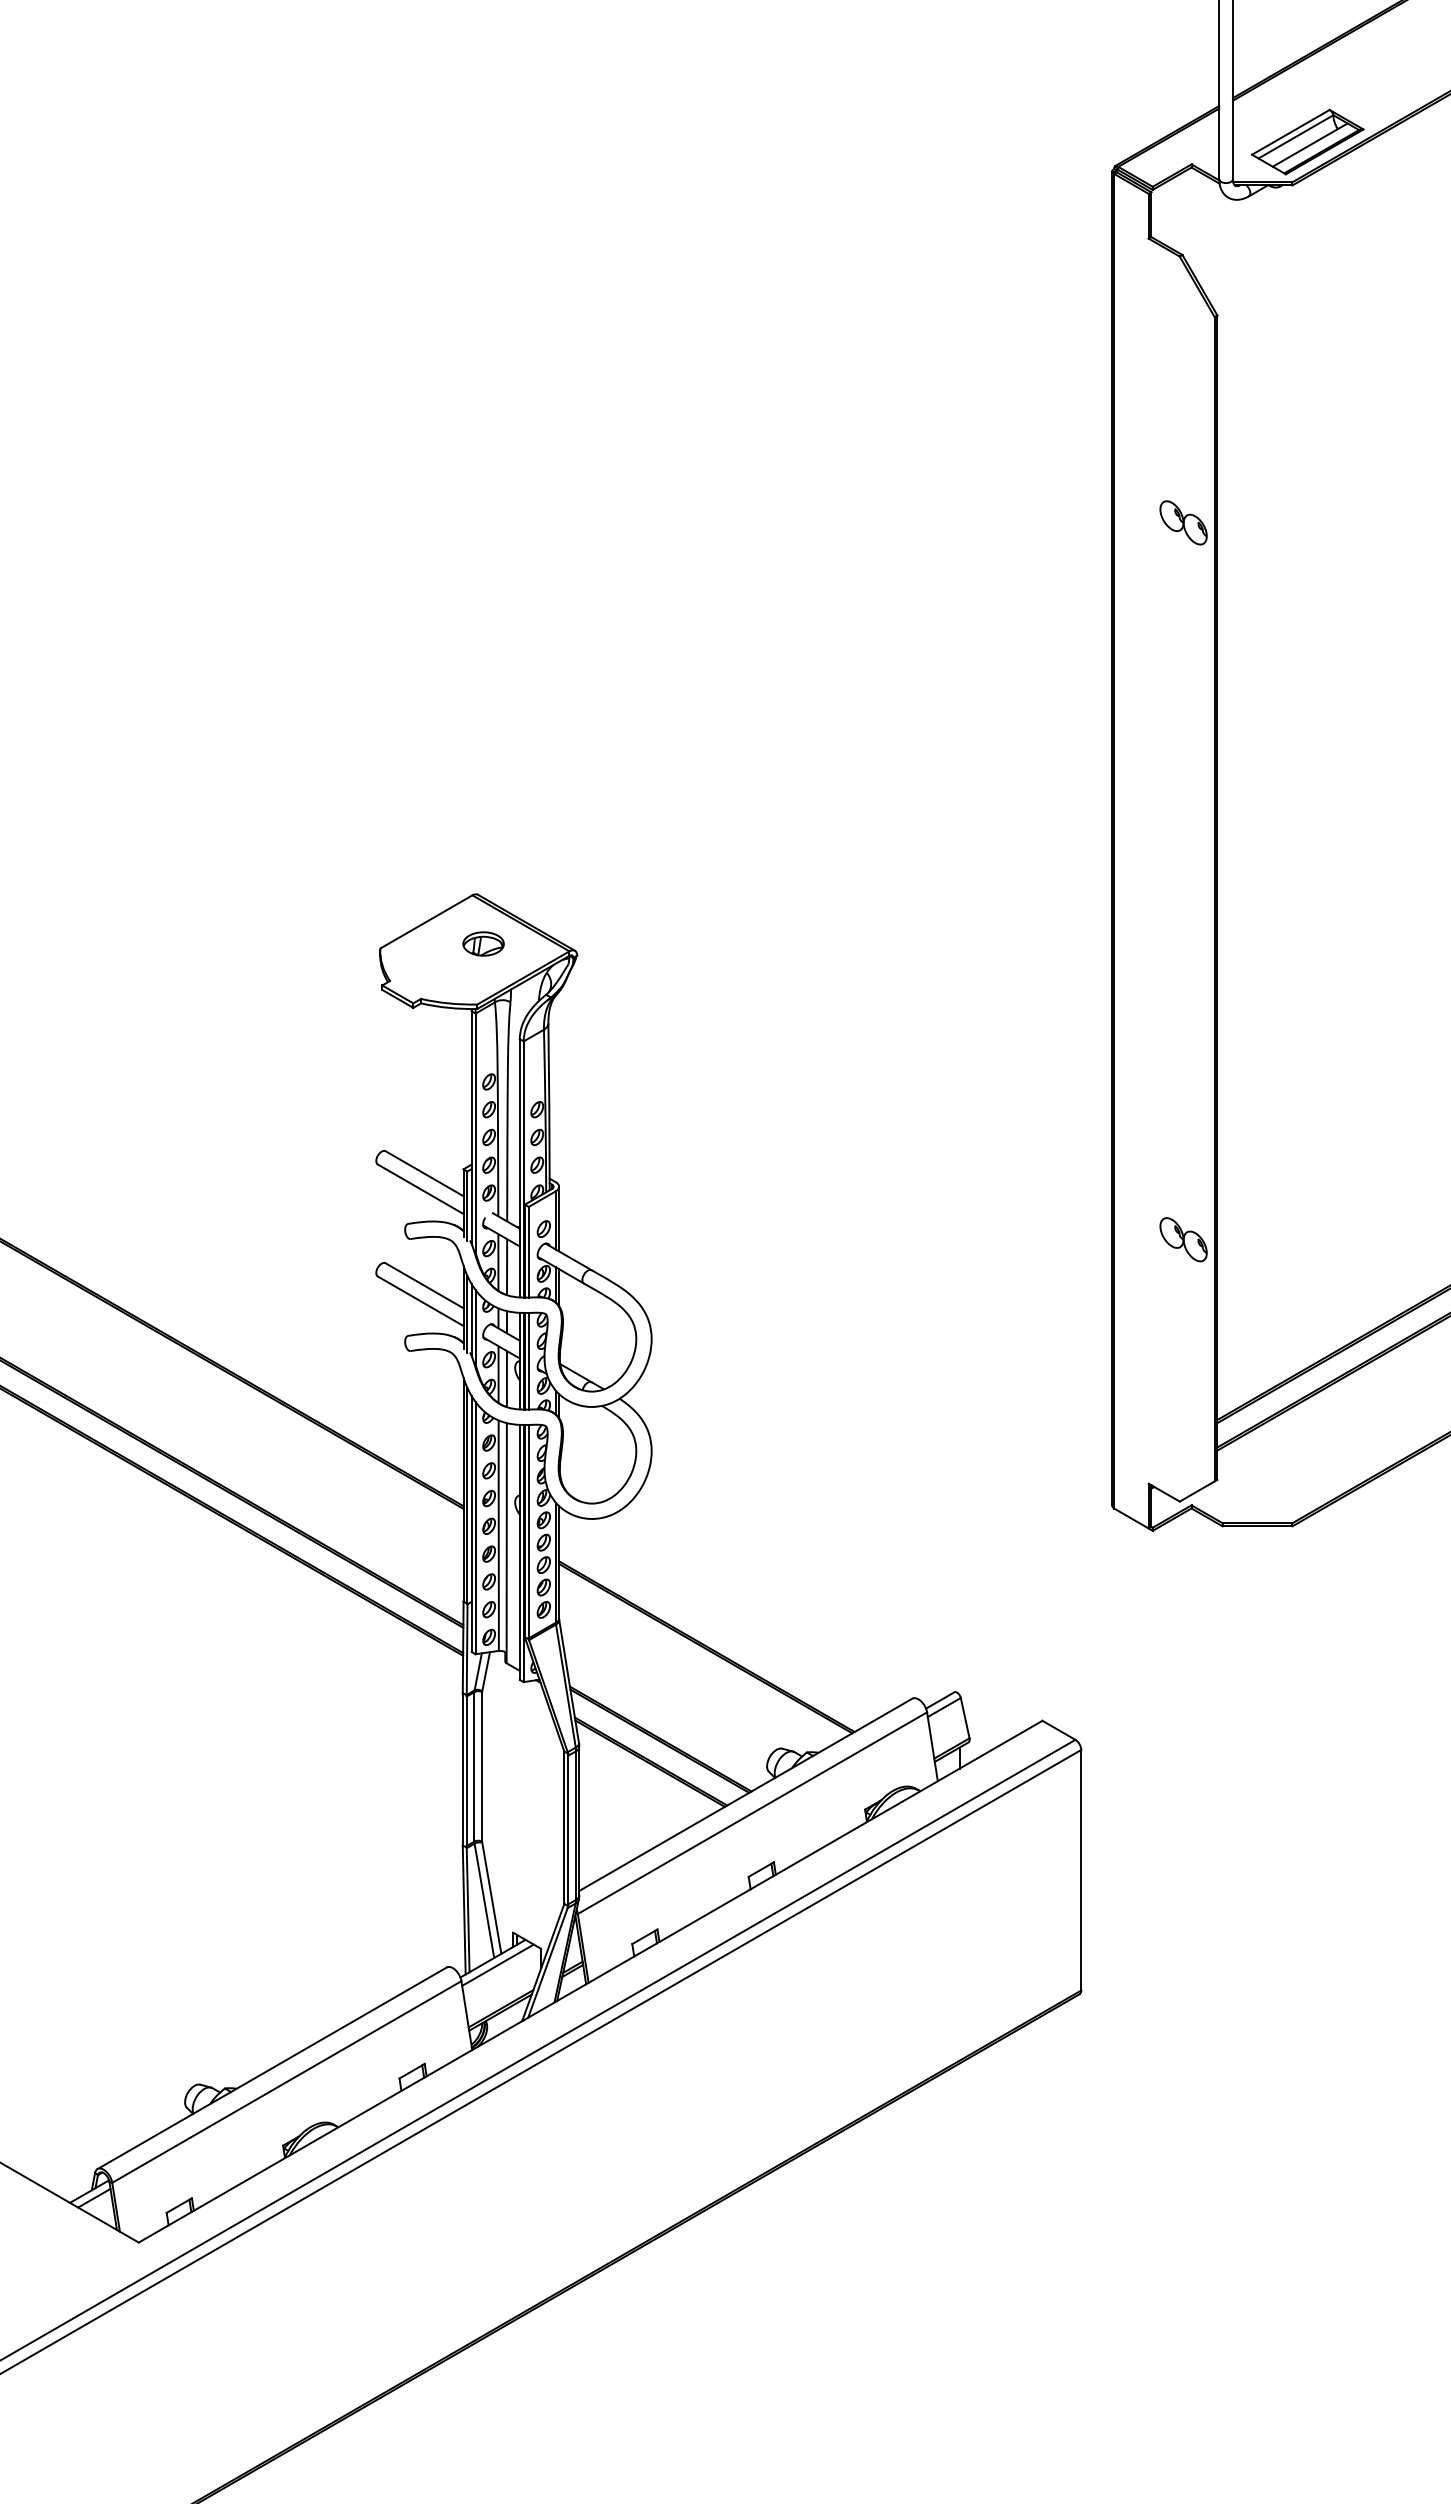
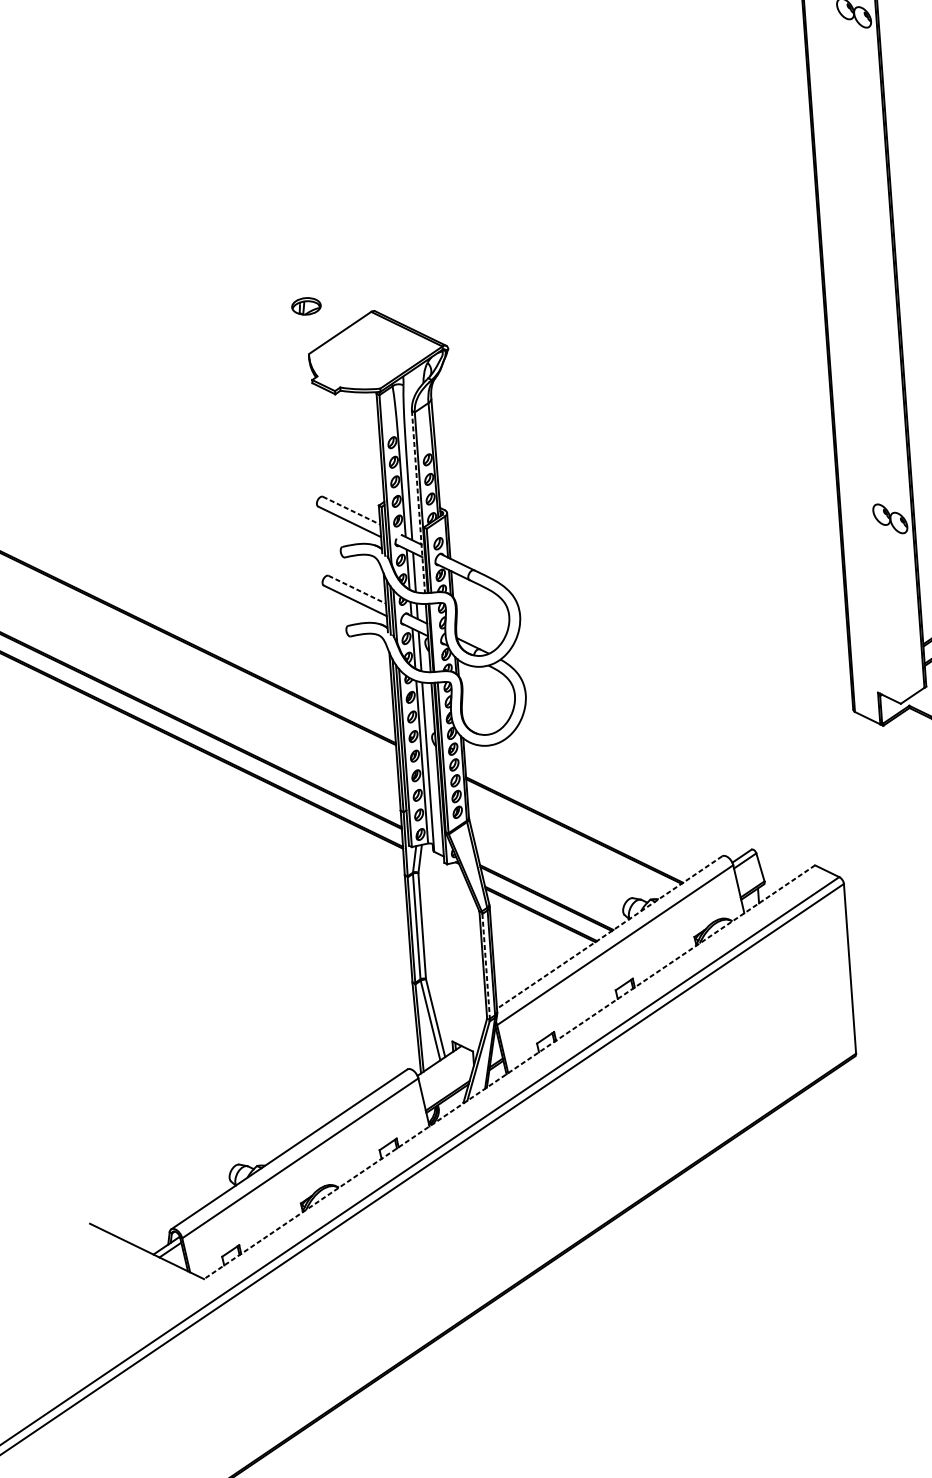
part: (483, 943) -> (306, 306), moved
line: (519, 1168) -> (418, 502), solid -> dashed
line: (425, 1173) -> (352, 510), solid -> dashed
line: (425, 1286) -> (357, 590), solid -> dashed
line: (528, 1360) -> (434, 637), removed
line: (745, 1795) -> (609, 933), solid -> dashed
line: (568, 1830) -> (486, 966), solid -> dashed
line: (497, 1964) -> (443, 1064), removed
line: (590, 1981) -> (509, 1072), solid -> dashed

